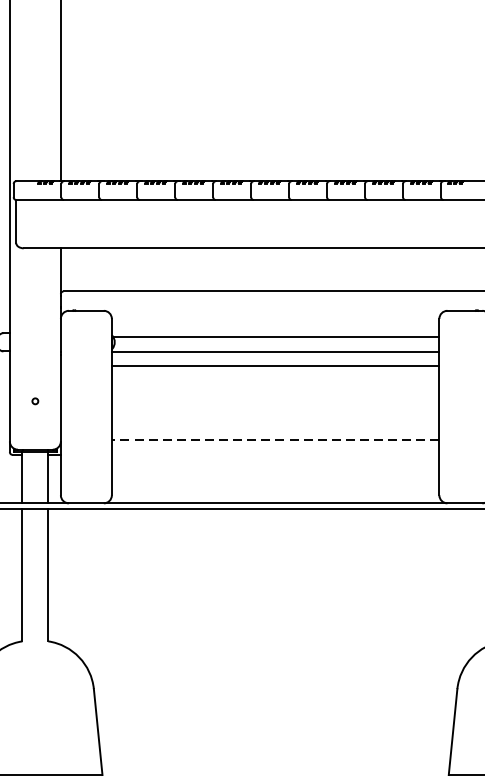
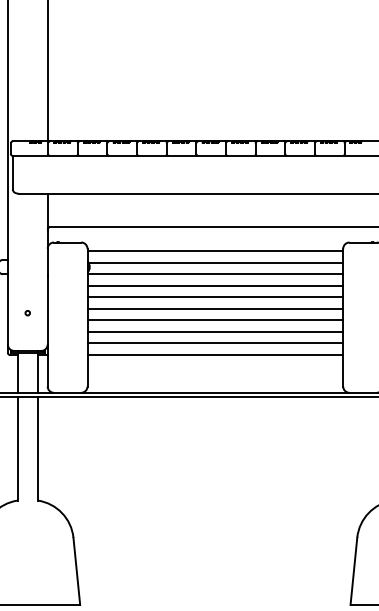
line: (275, 322) -> (215, 251), added
line: (275, 381) -> (215, 297), added
line: (275, 395) -> (215, 308), added
line: (275, 410) -> (215, 320), added
line: (275, 424) -> (215, 331), added
line: (275, 440) -> (215, 343), dashed -> solid
line: (275, 454) -> (215, 354), added

